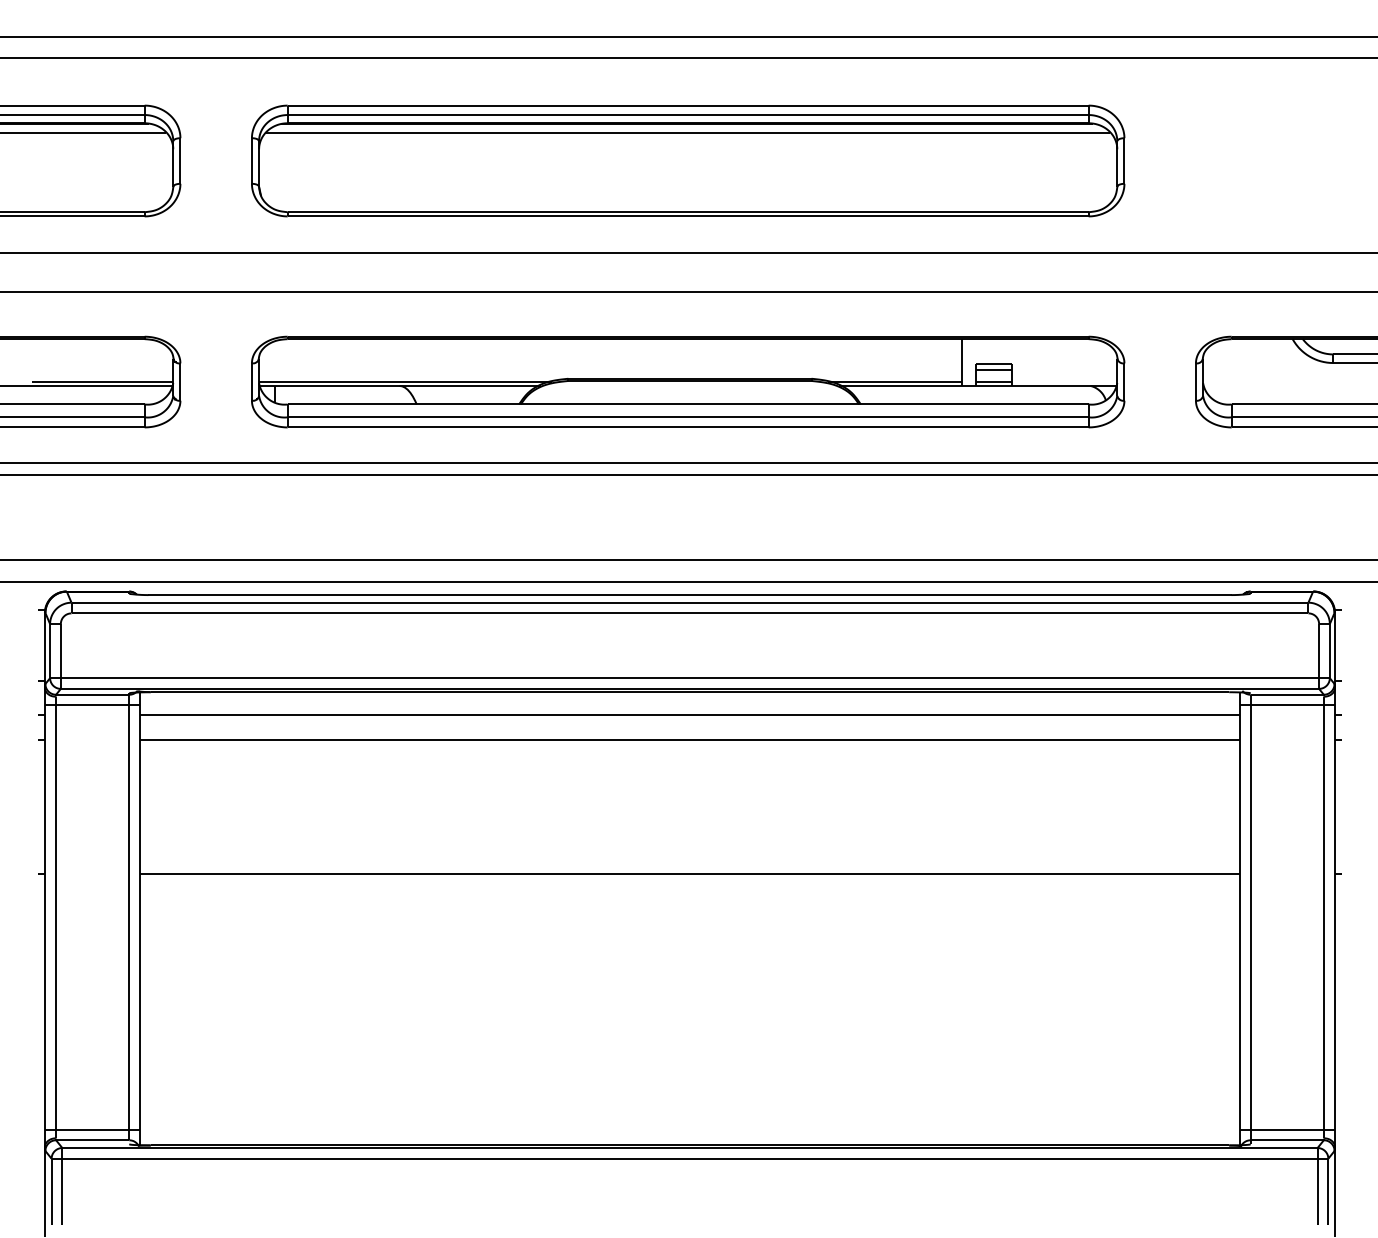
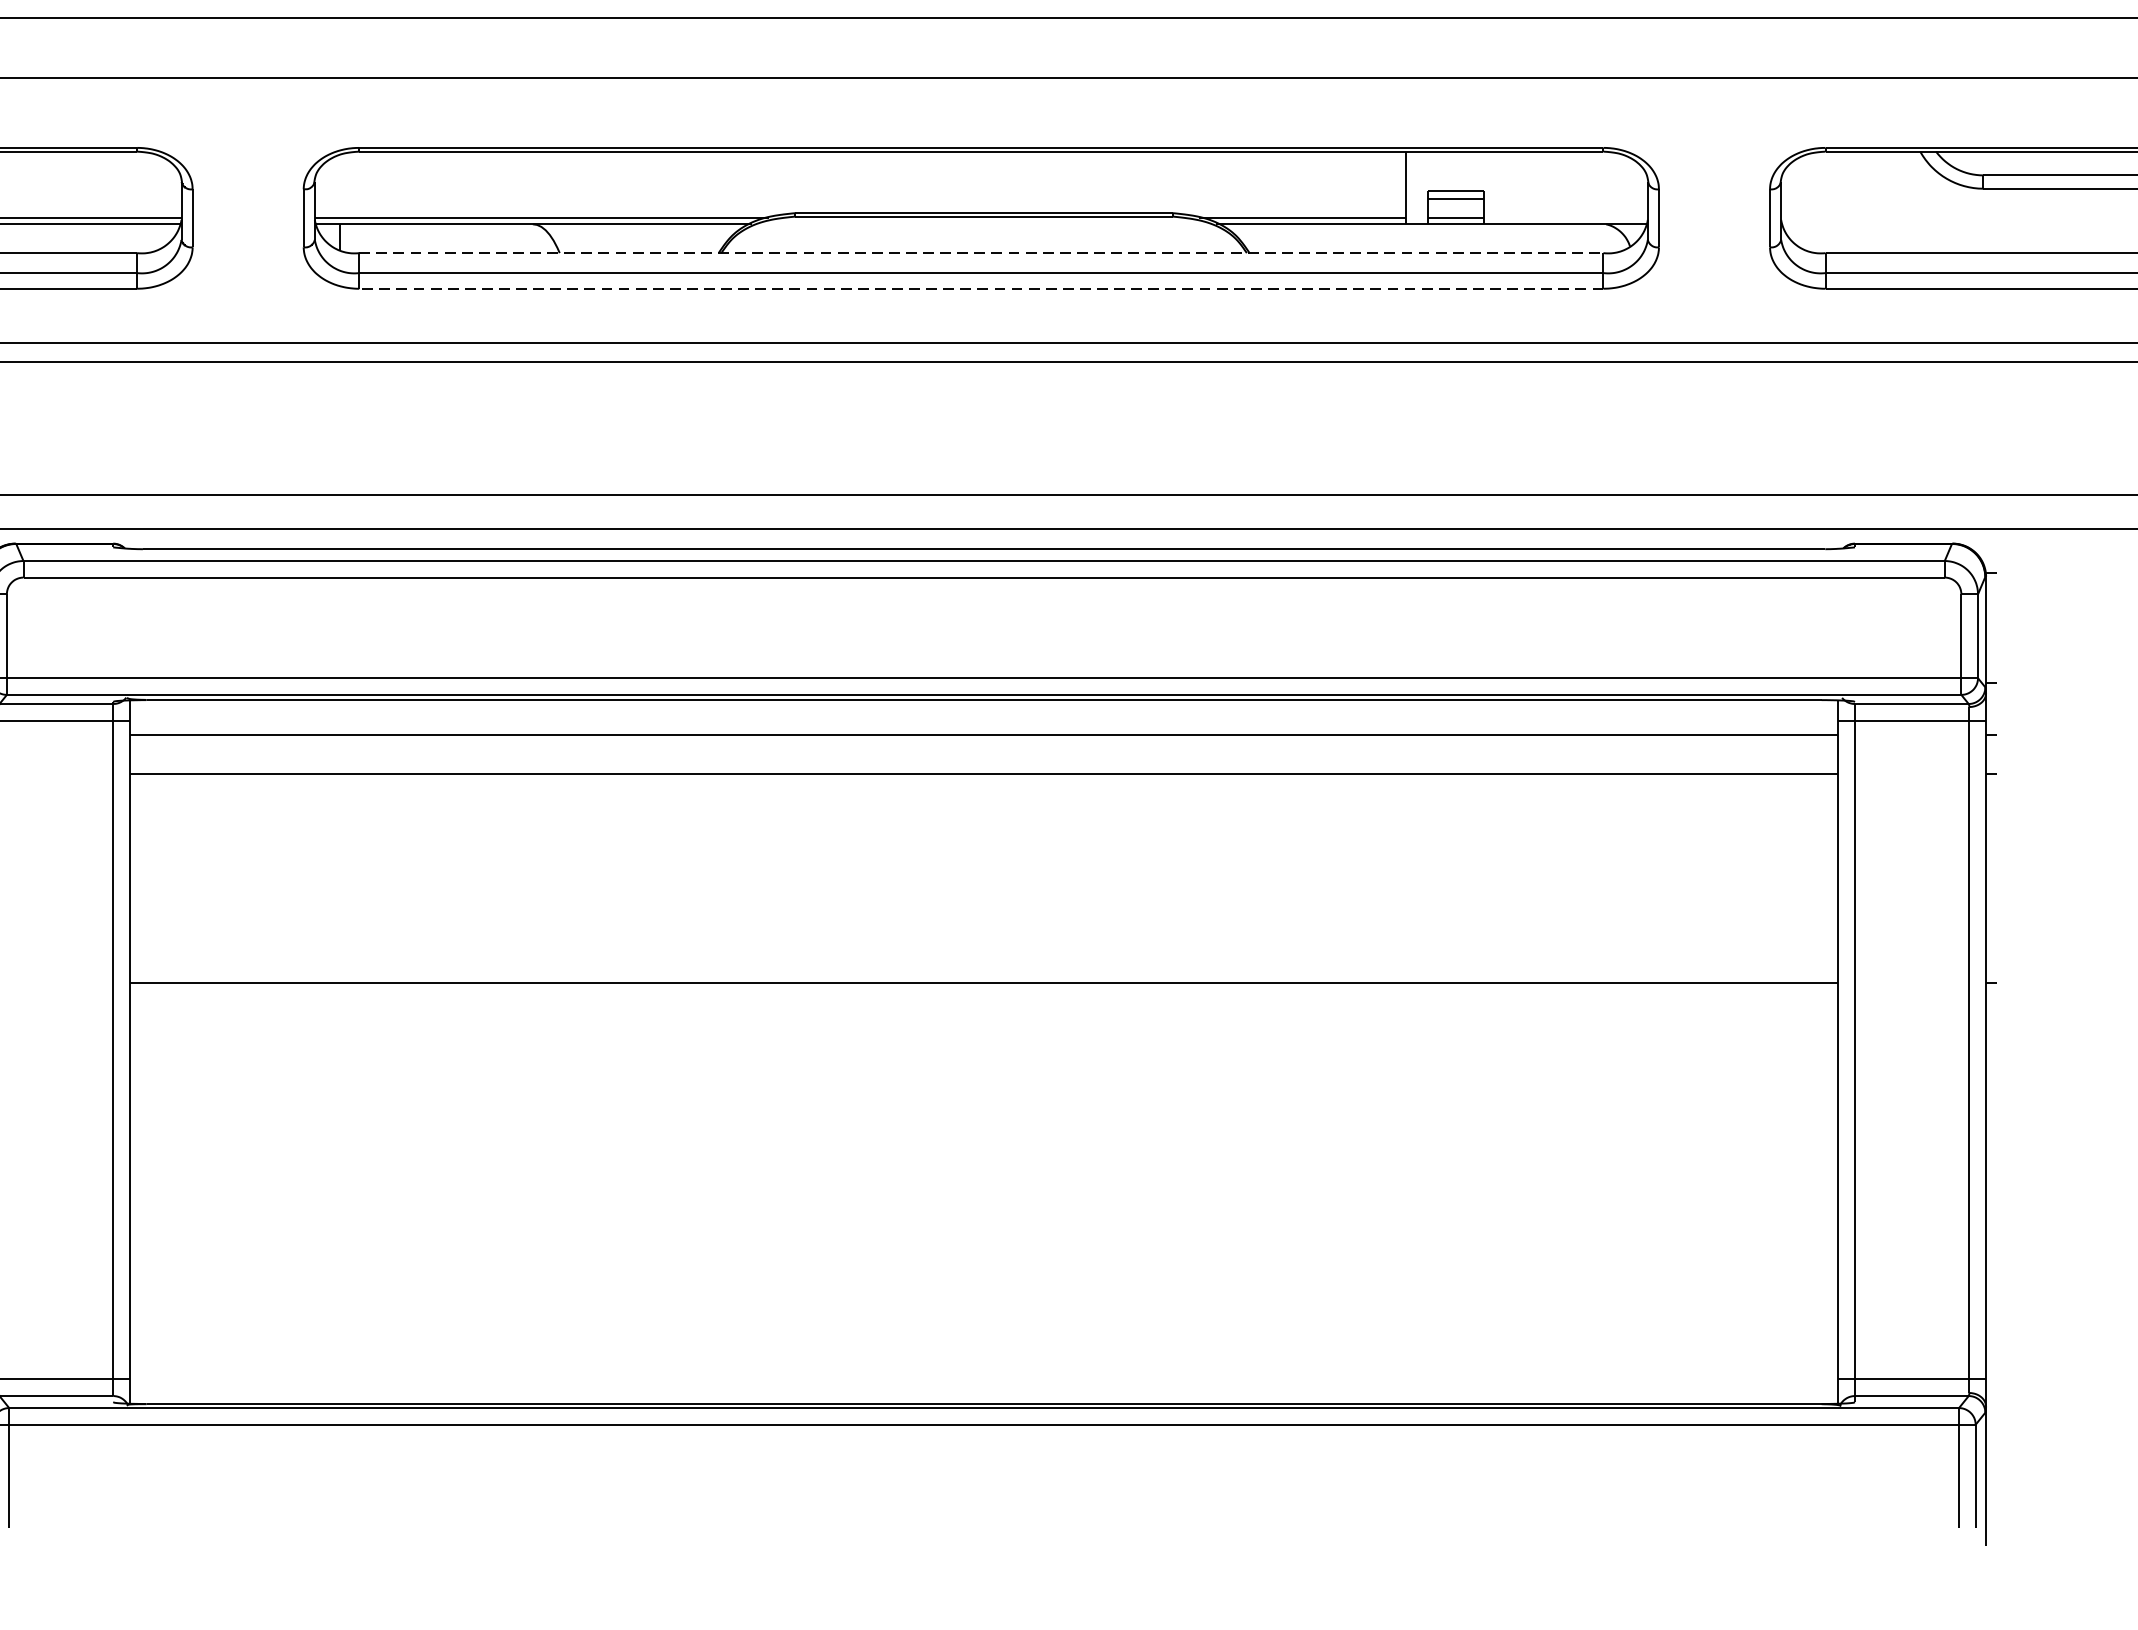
line: (688, 404) -> (981, 253), solid -> dashed
line: (687, 427) -> (980, 288), solid -> dashed

